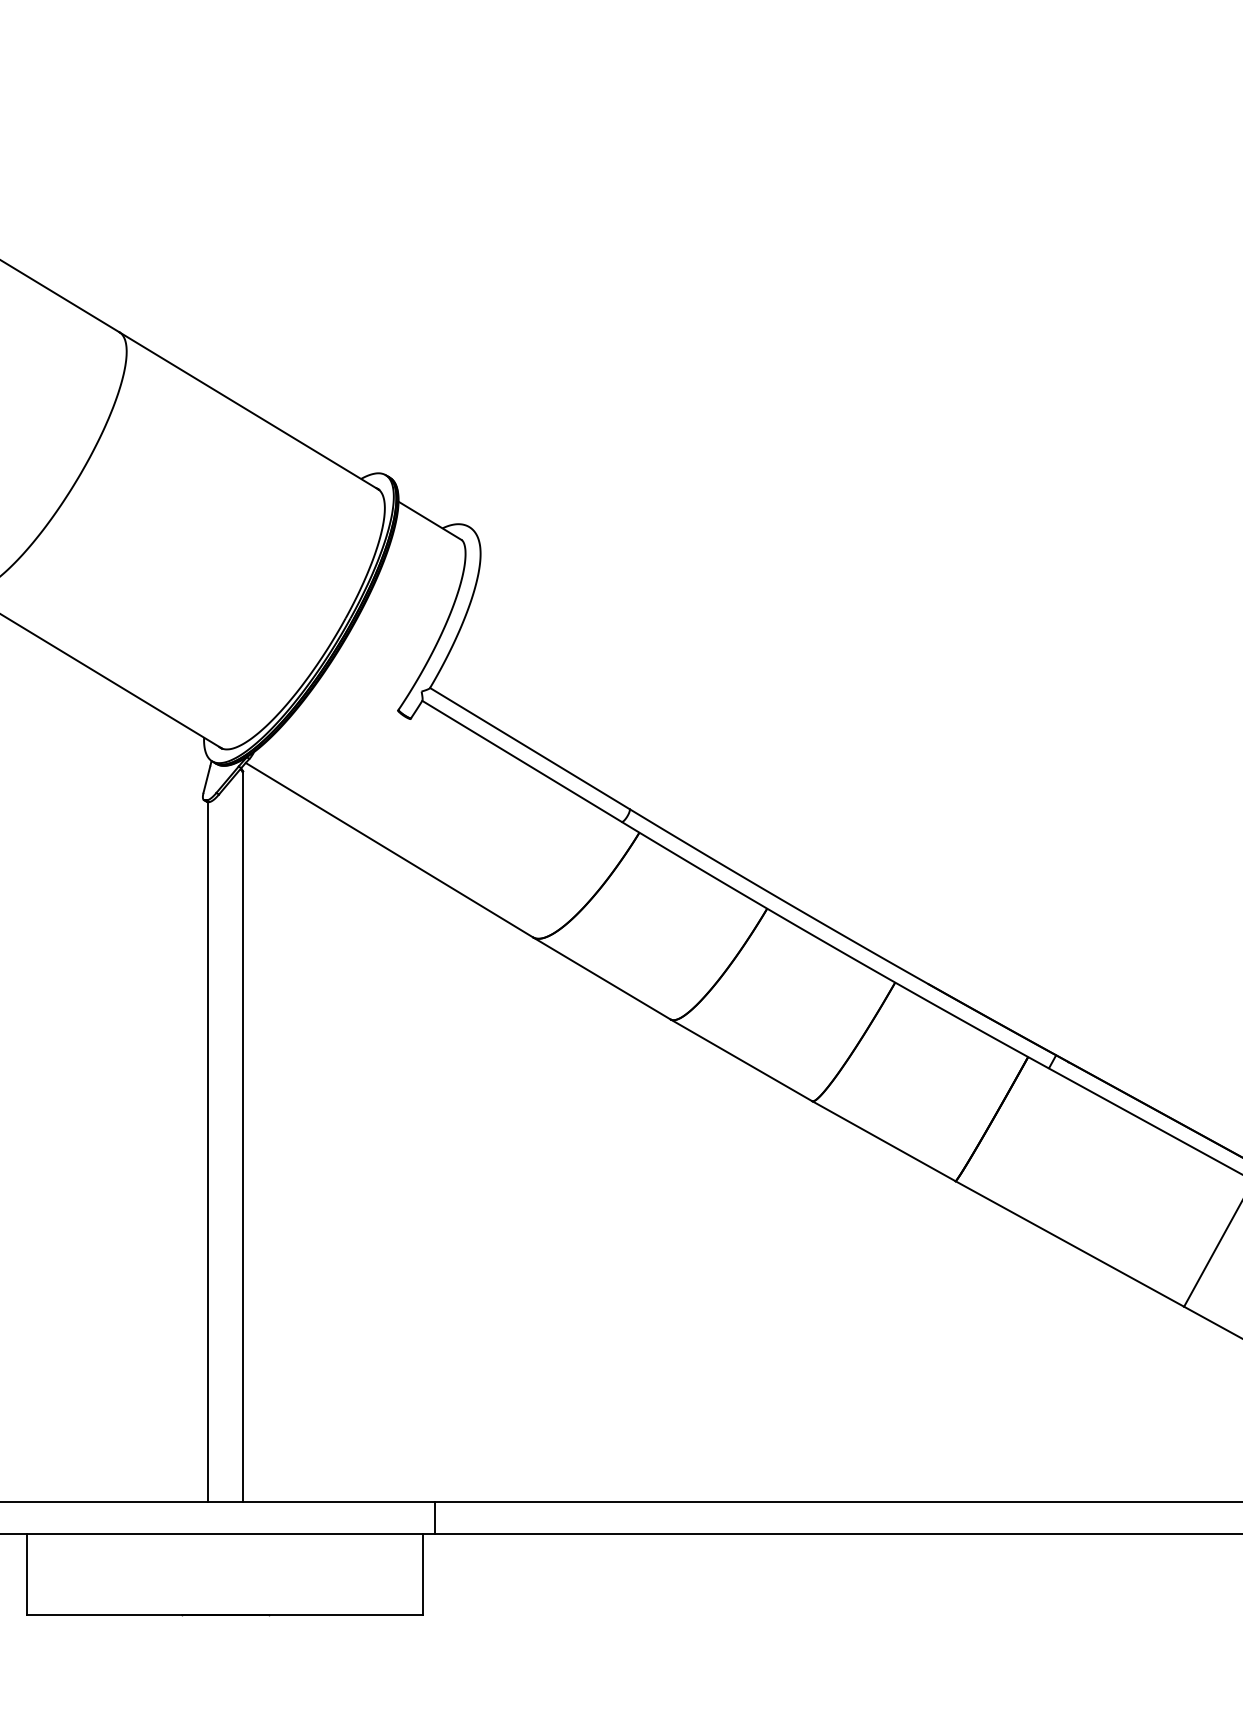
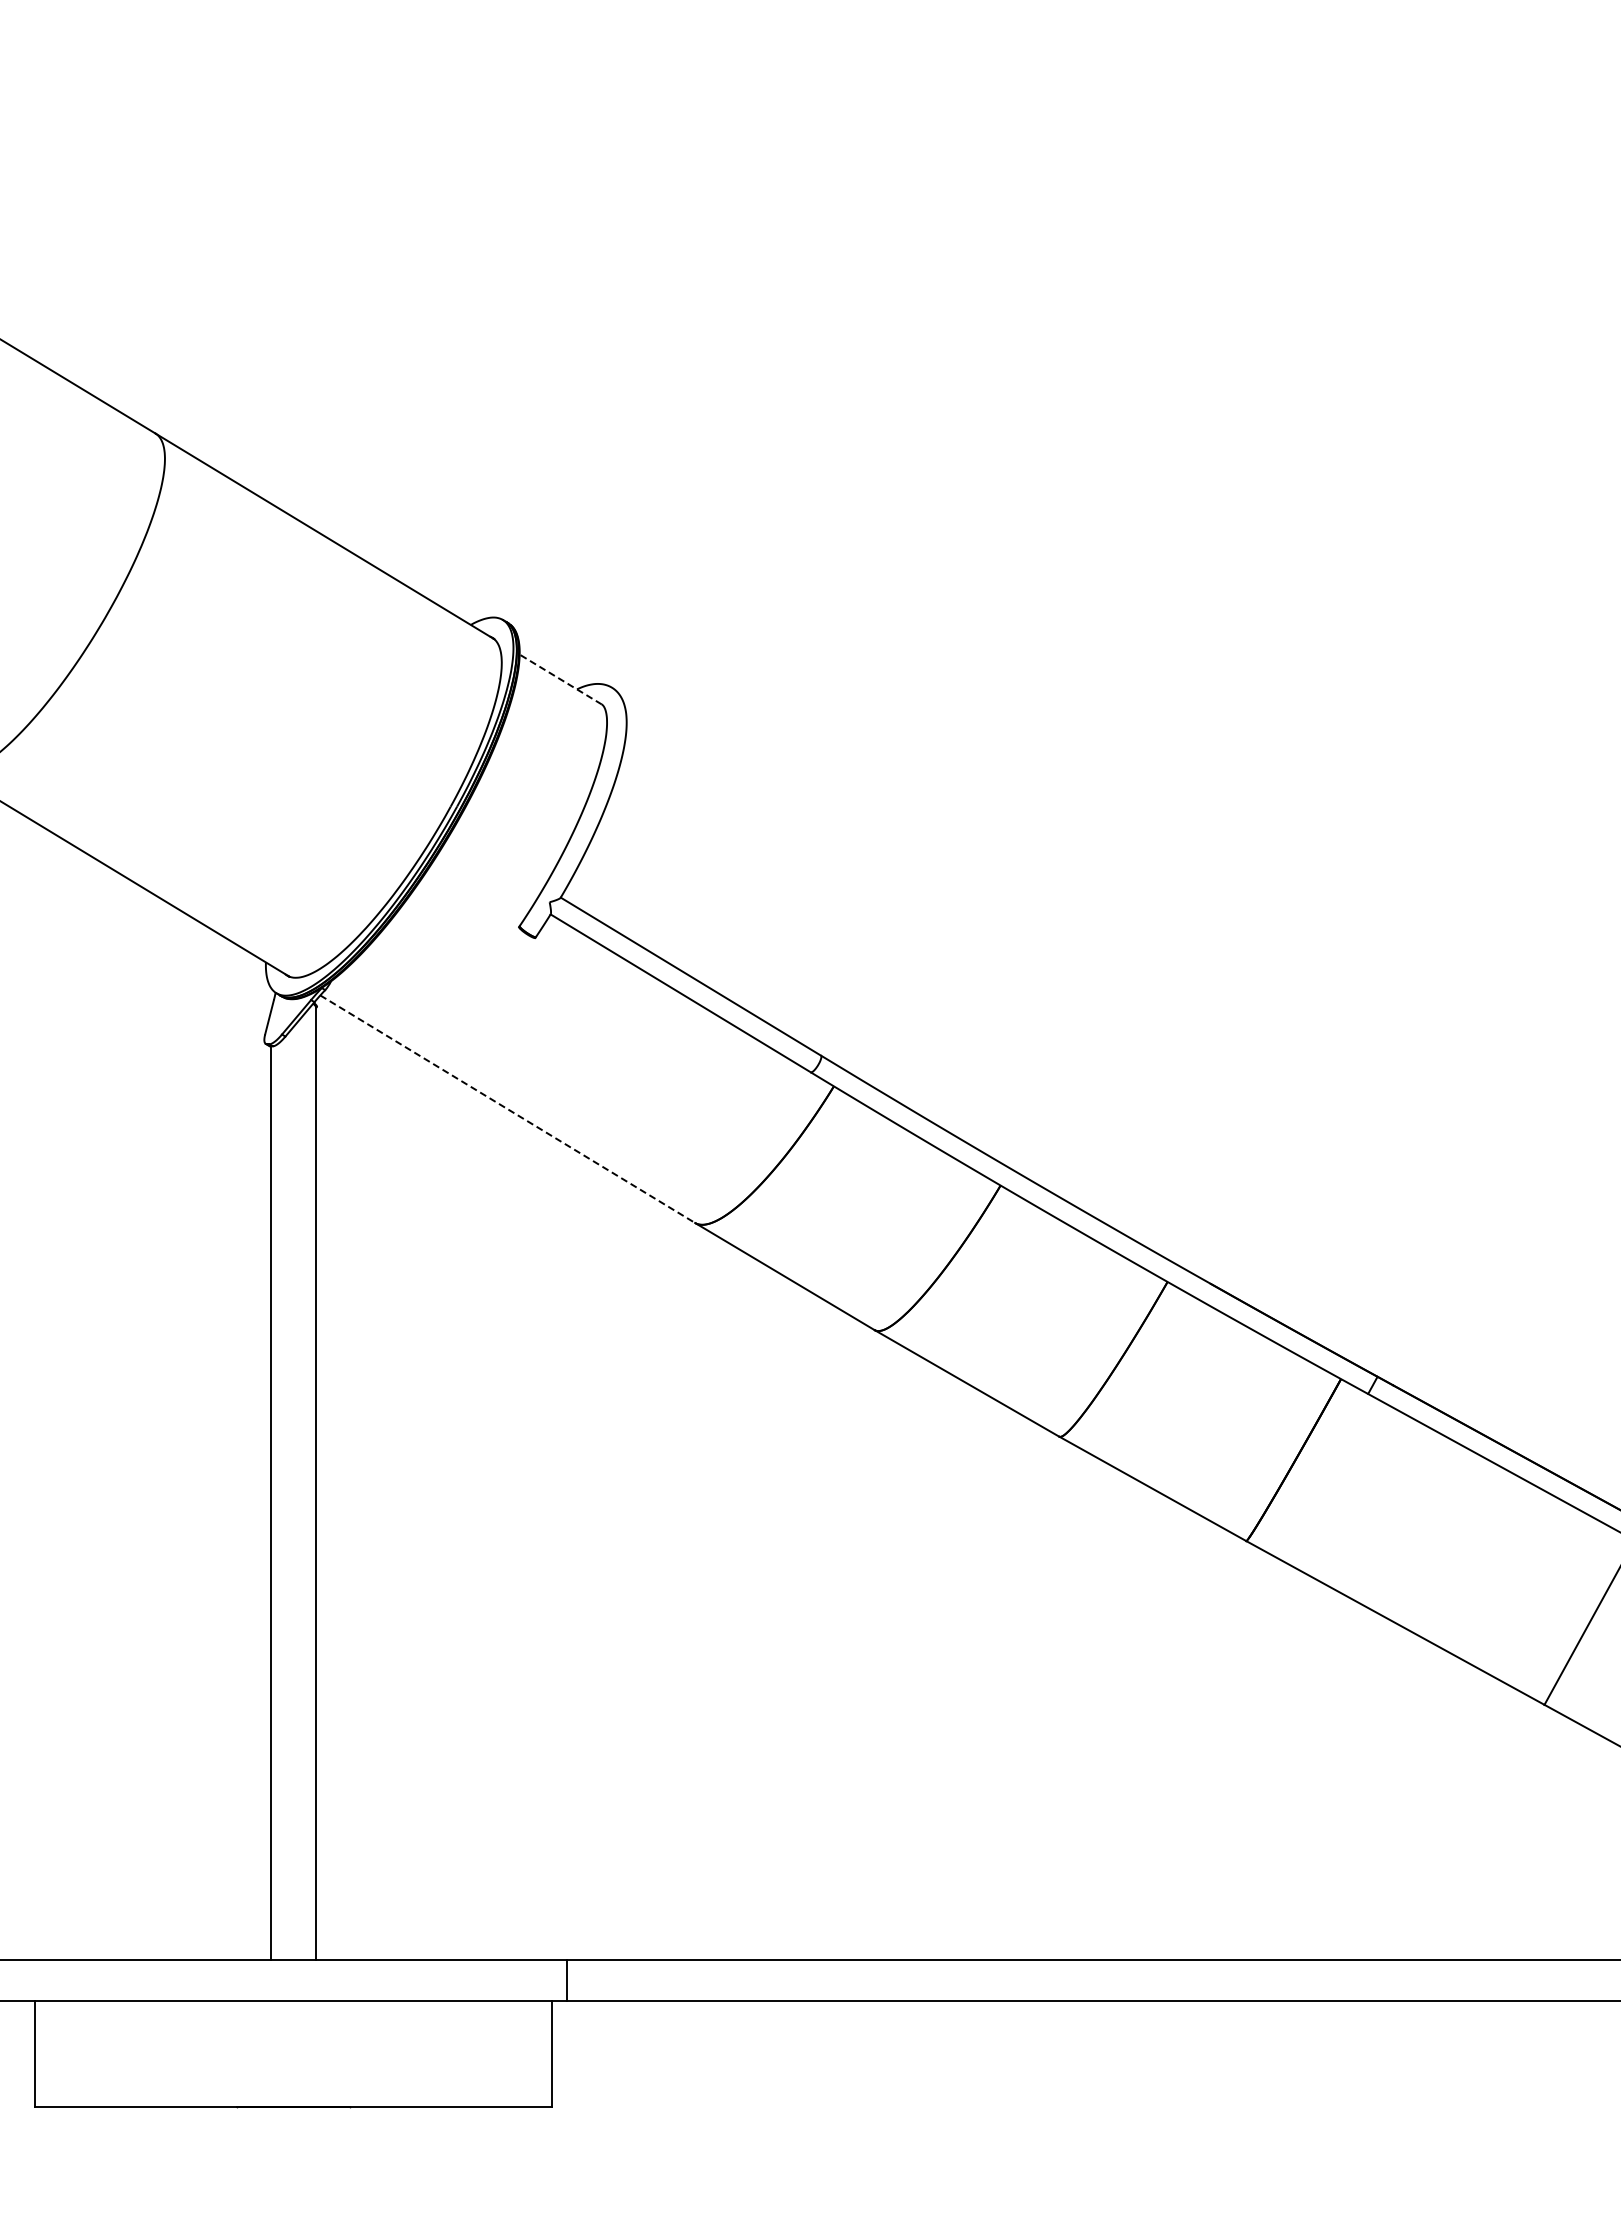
line: (429, 520) -> (560, 679), solid -> dashed
line: (390, 850) -> (508, 1109), solid -> dashed

